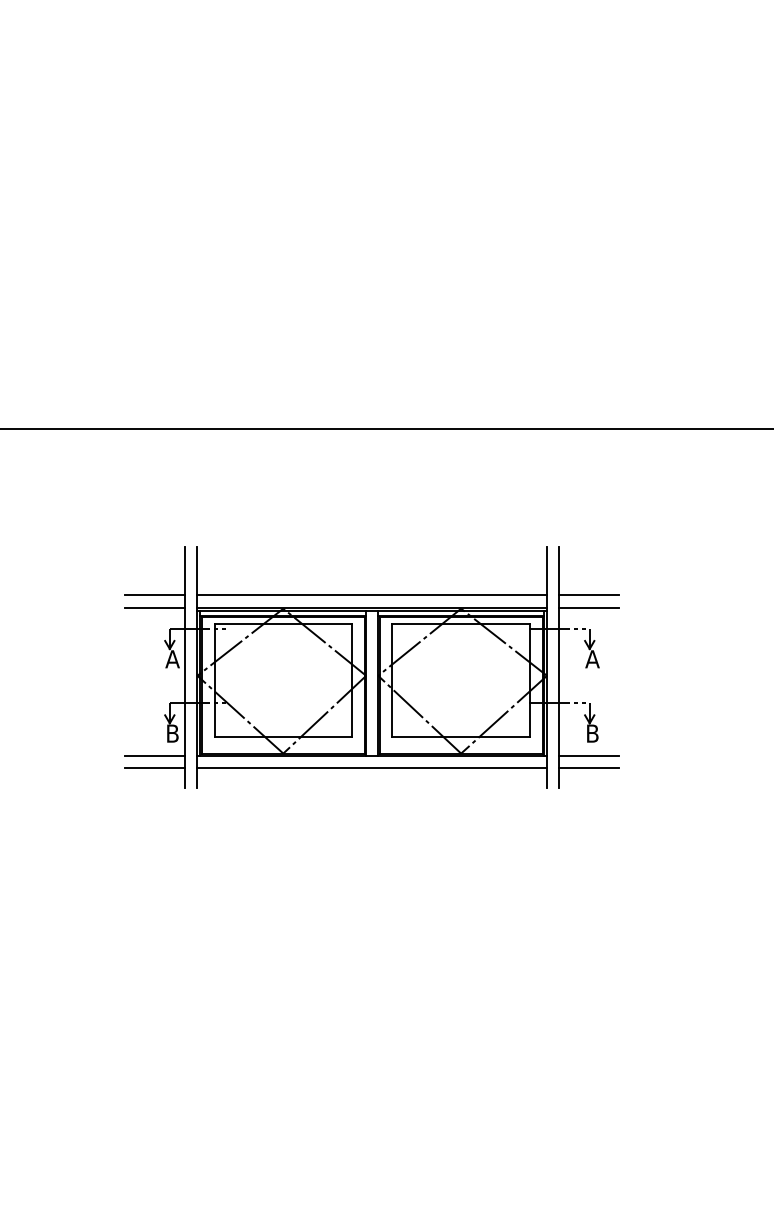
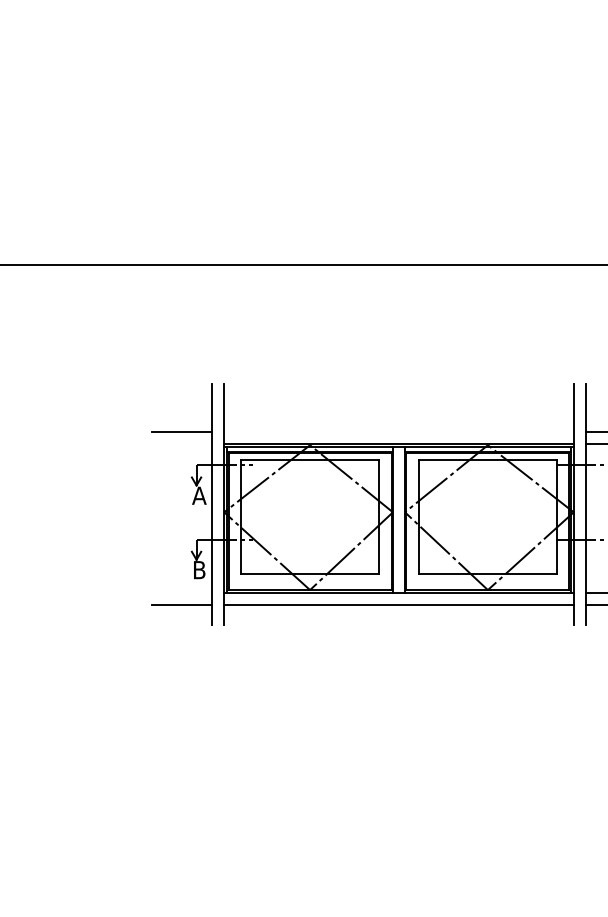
line: (372, 595) -> (399, 431), removed
line: (155, 607) -> (182, 443), removed
line: (155, 756) -> (182, 592), removed

